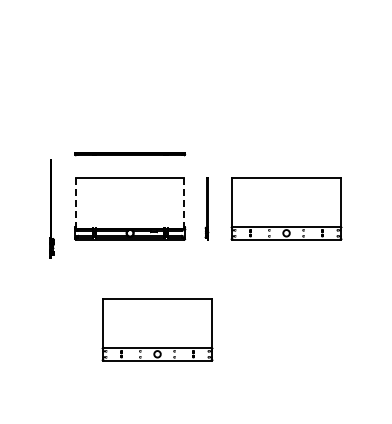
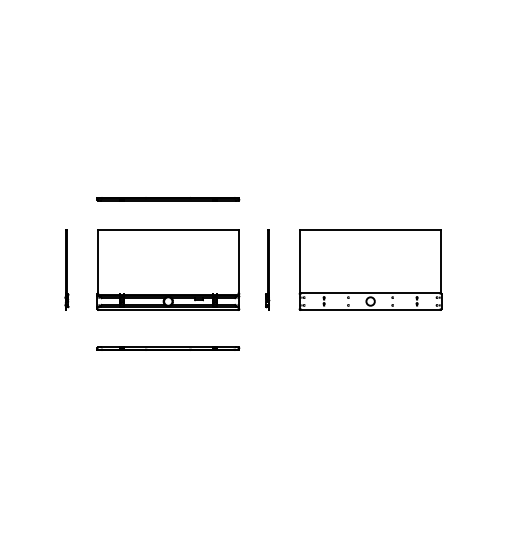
line: (75, 202) -> (97, 261), dashed -> solid
line: (184, 203) -> (238, 263), dashed -> solid
part: (51, 208) -> (66, 269), size x0.62
line: (130, 269) -> (168, 348), added
part: (157, 329) -> (203, 425), removed

